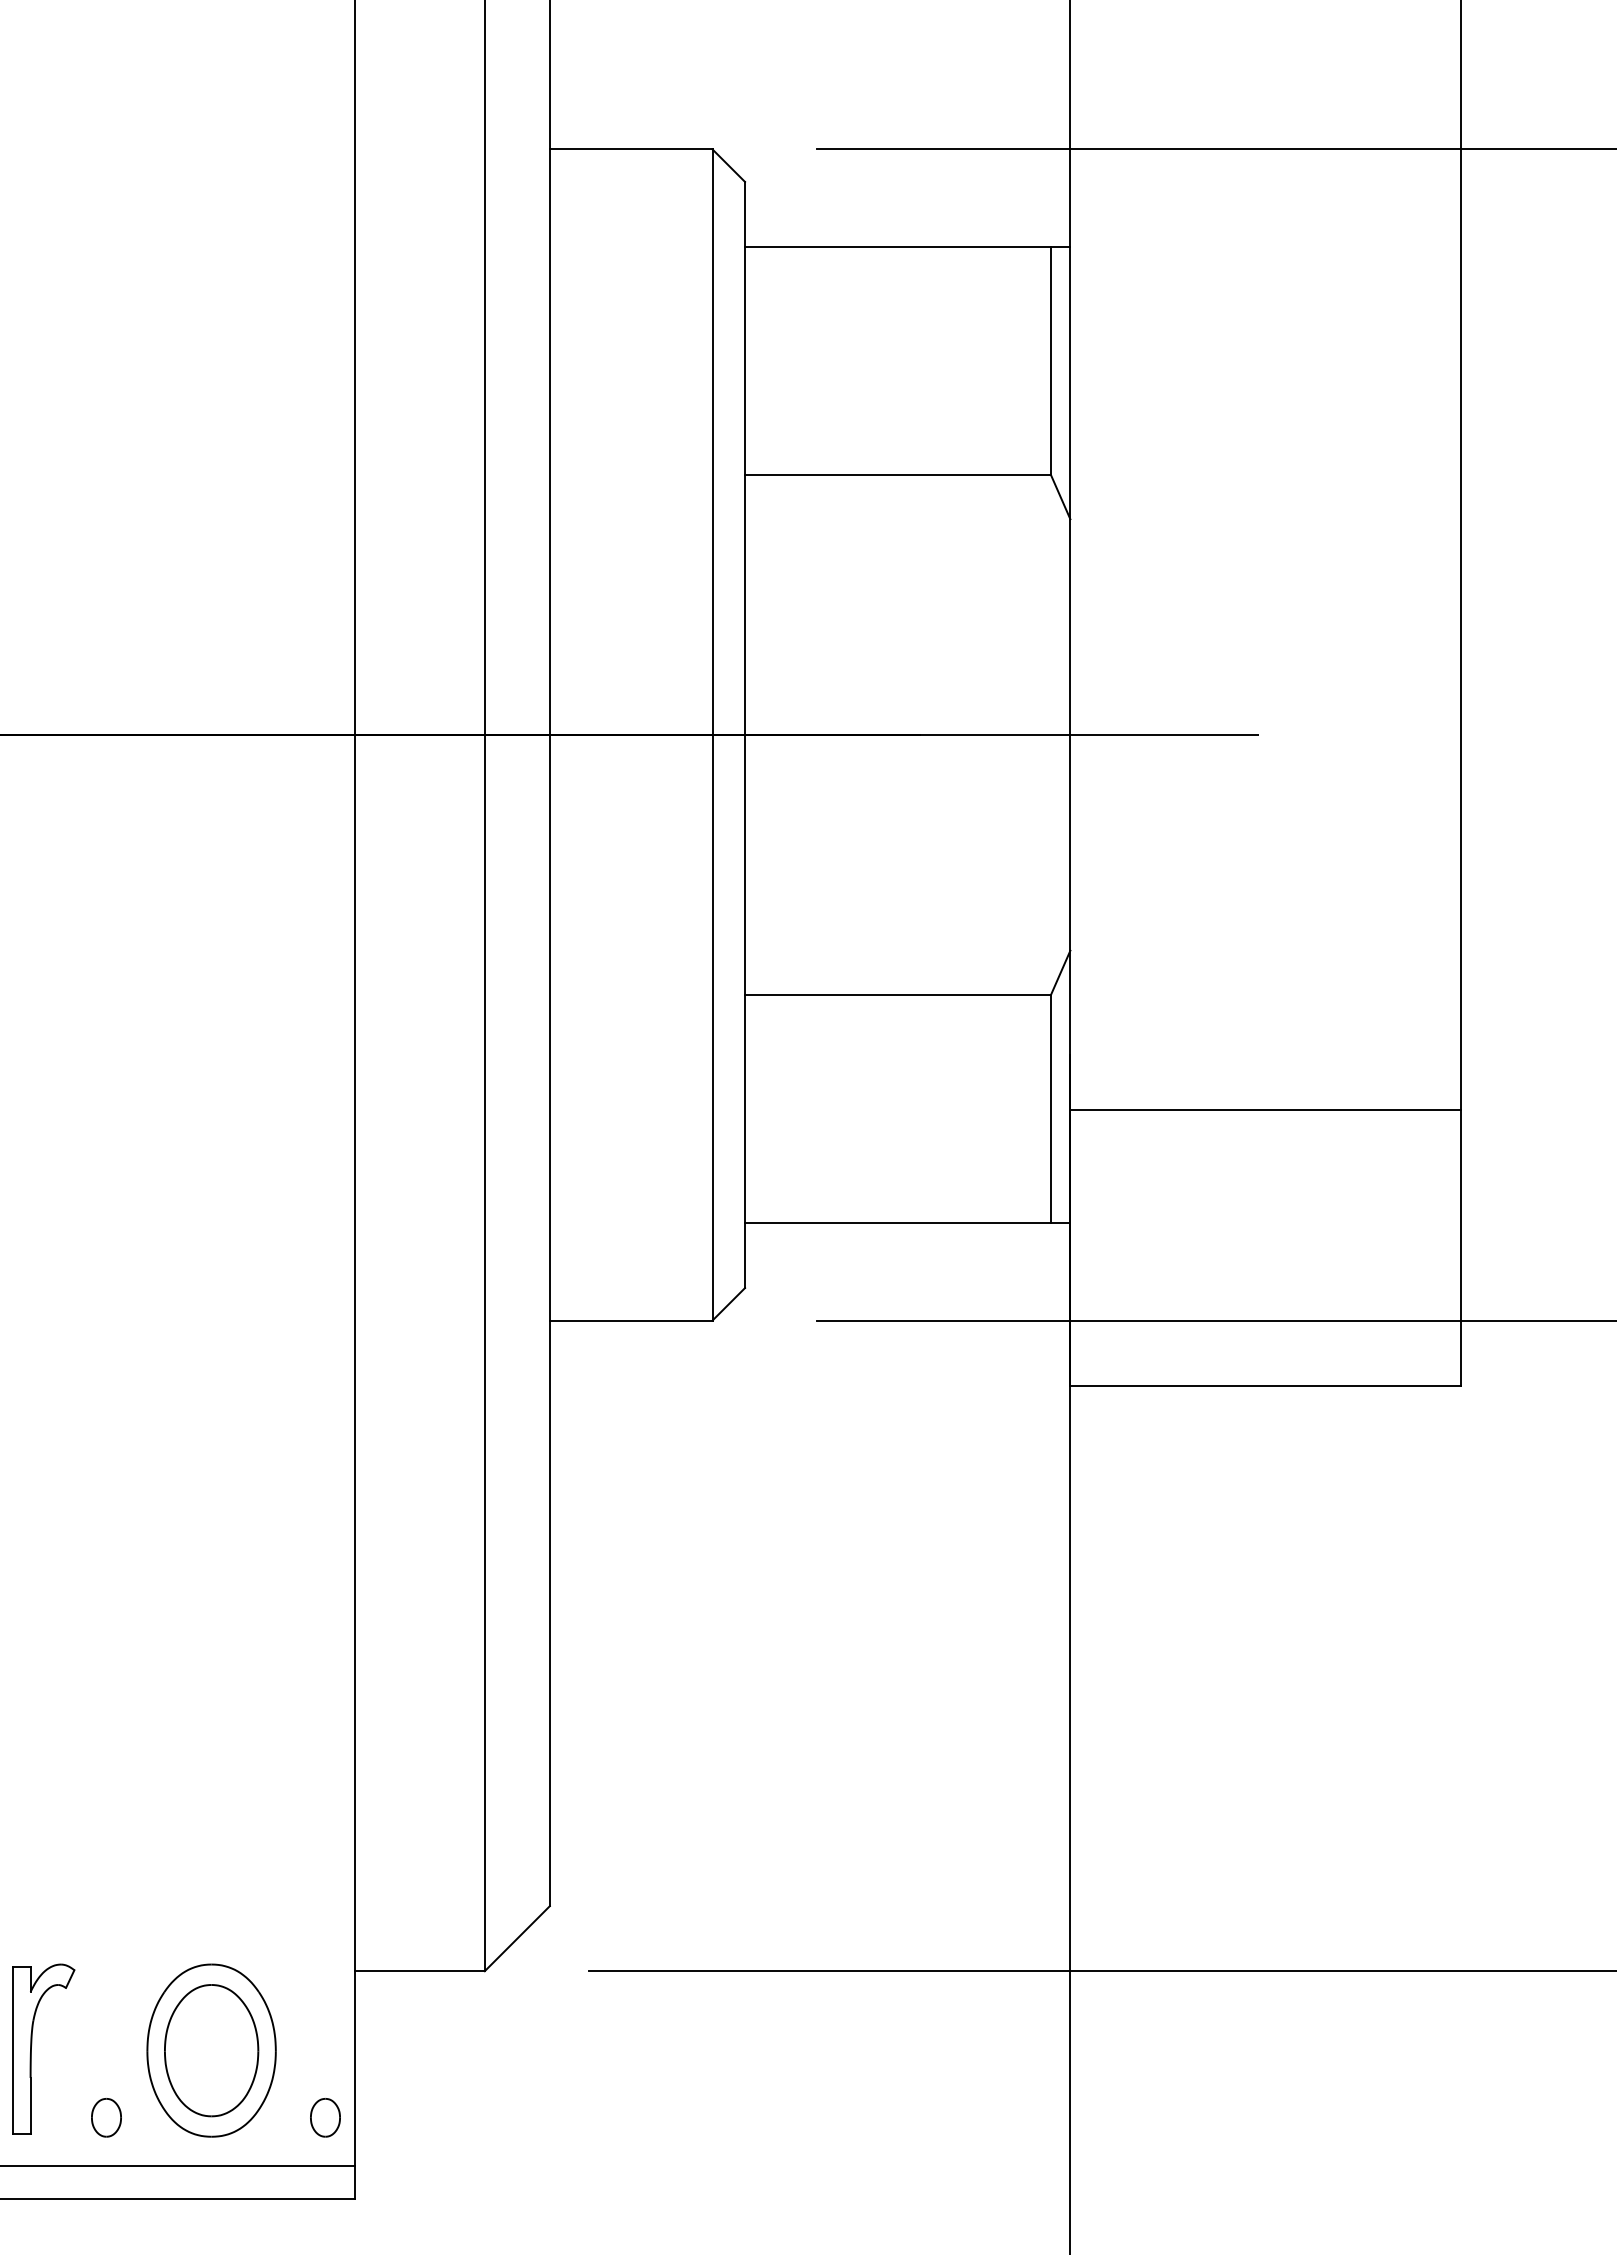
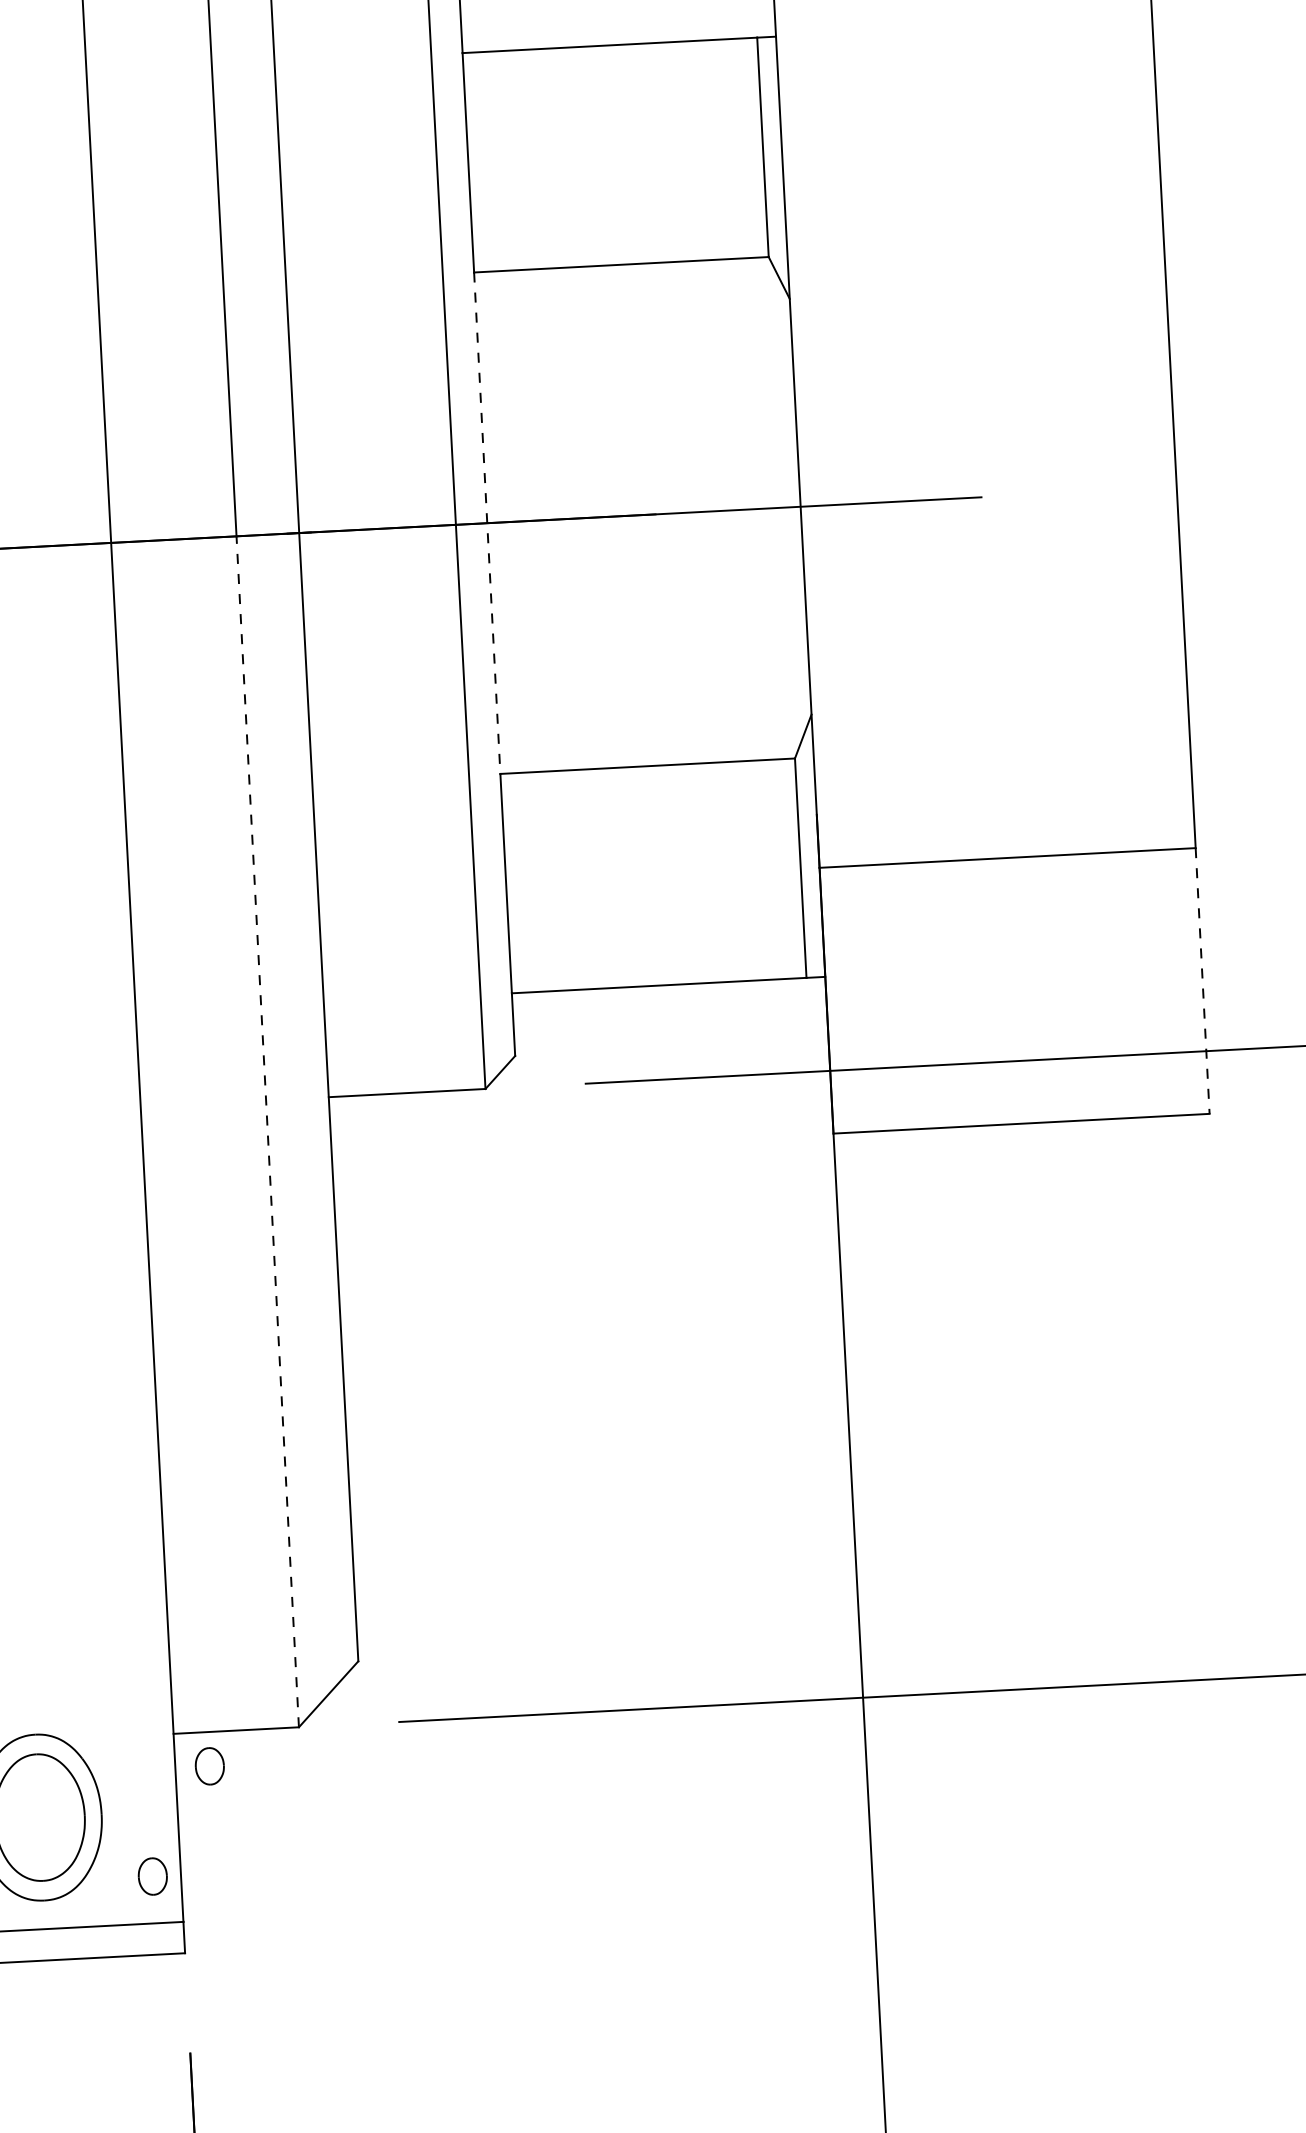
line: (745, 735) -> (487, 523), solid -> dashed
line: (1460, 1247) -> (1202, 980), solid -> dashed
line: (484, 1352) -> (267, 1131), solid -> dashed
part: (390, 2006) -> (209, 1766), added

